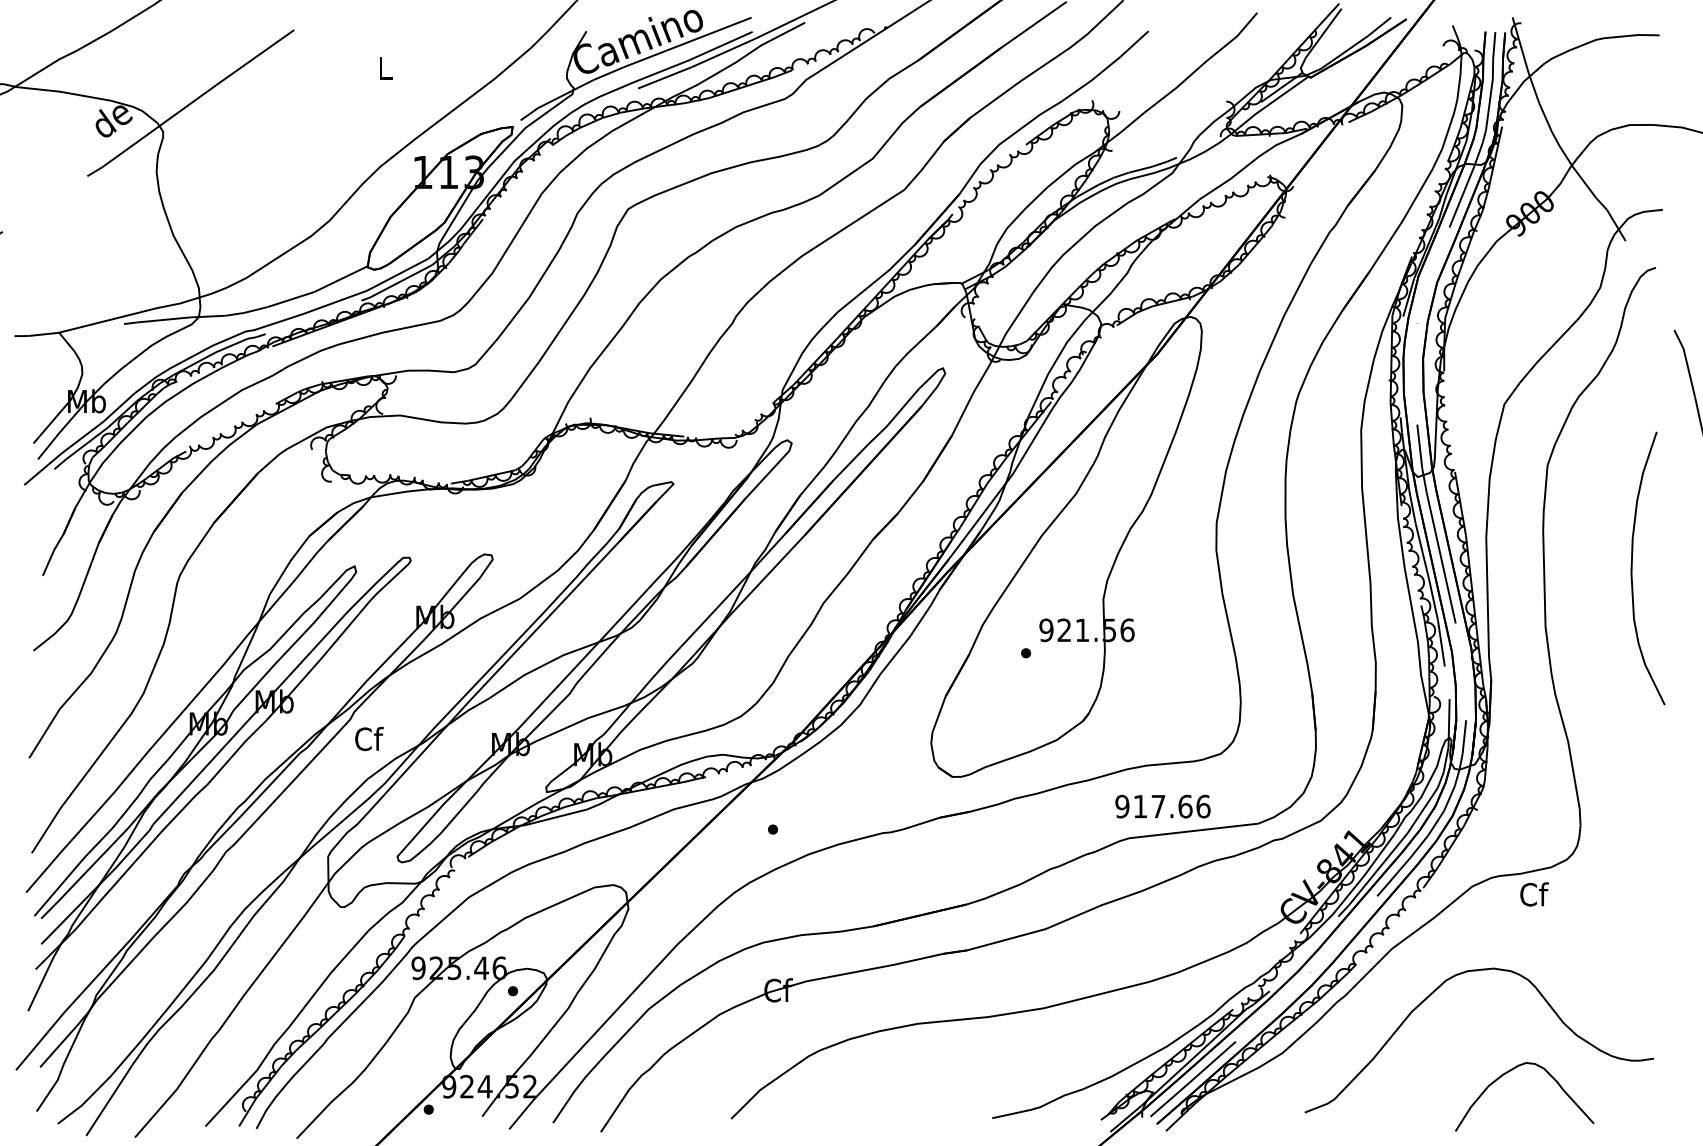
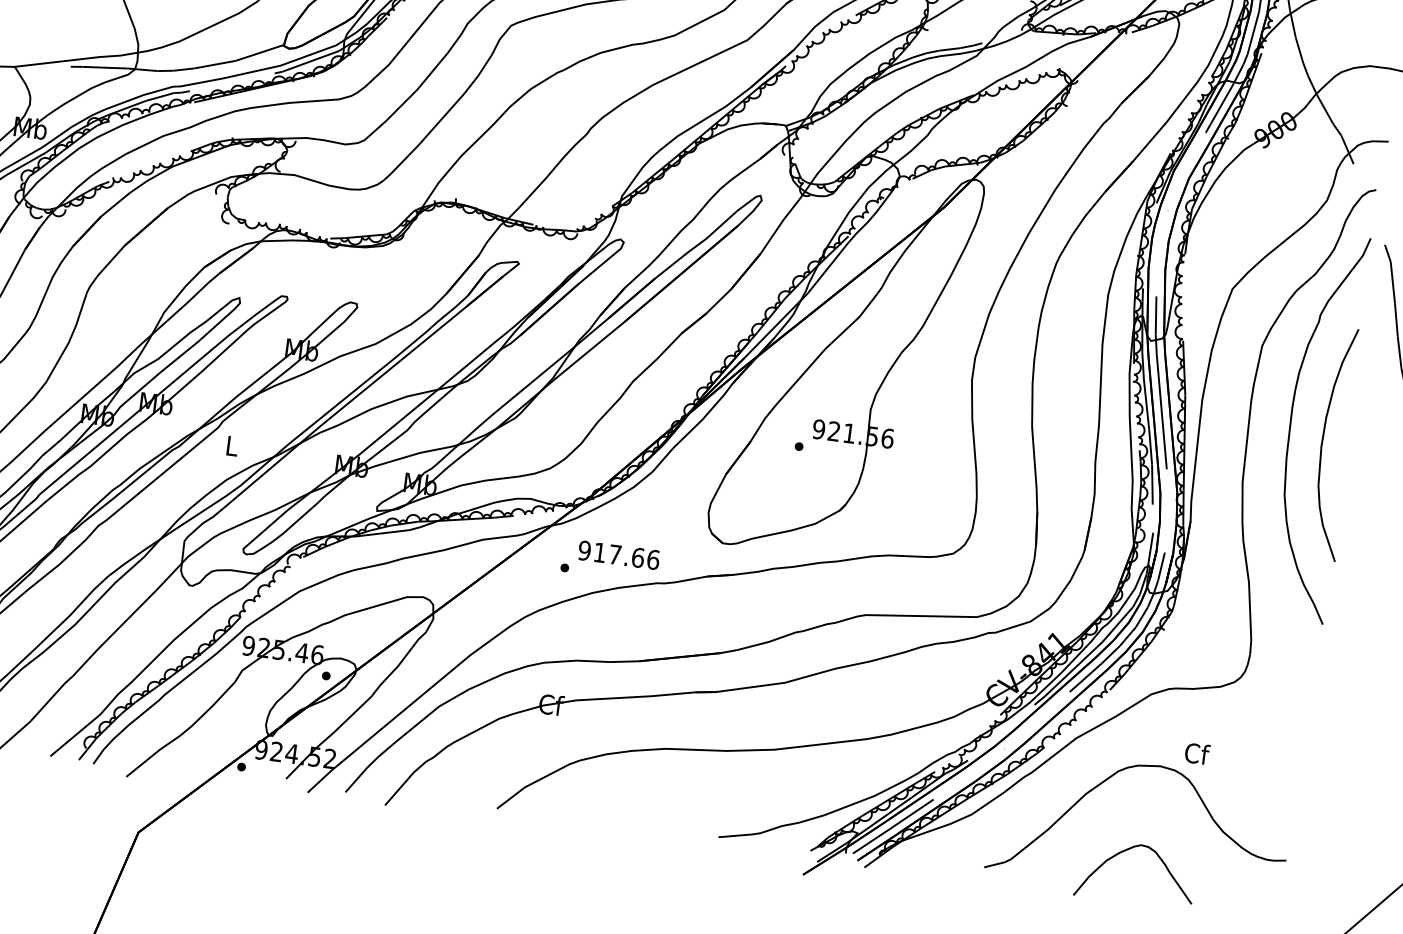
curve: (1593, 553) -> (1291, 425), added
text: (369, 738) -> (232, 445), Cf -> L
text: (1162, 806) -> (618, 555), moved
text: (1534, 894) -> (1197, 753), moved
curve: (1509, 1072) -> (1125, 851), moved

